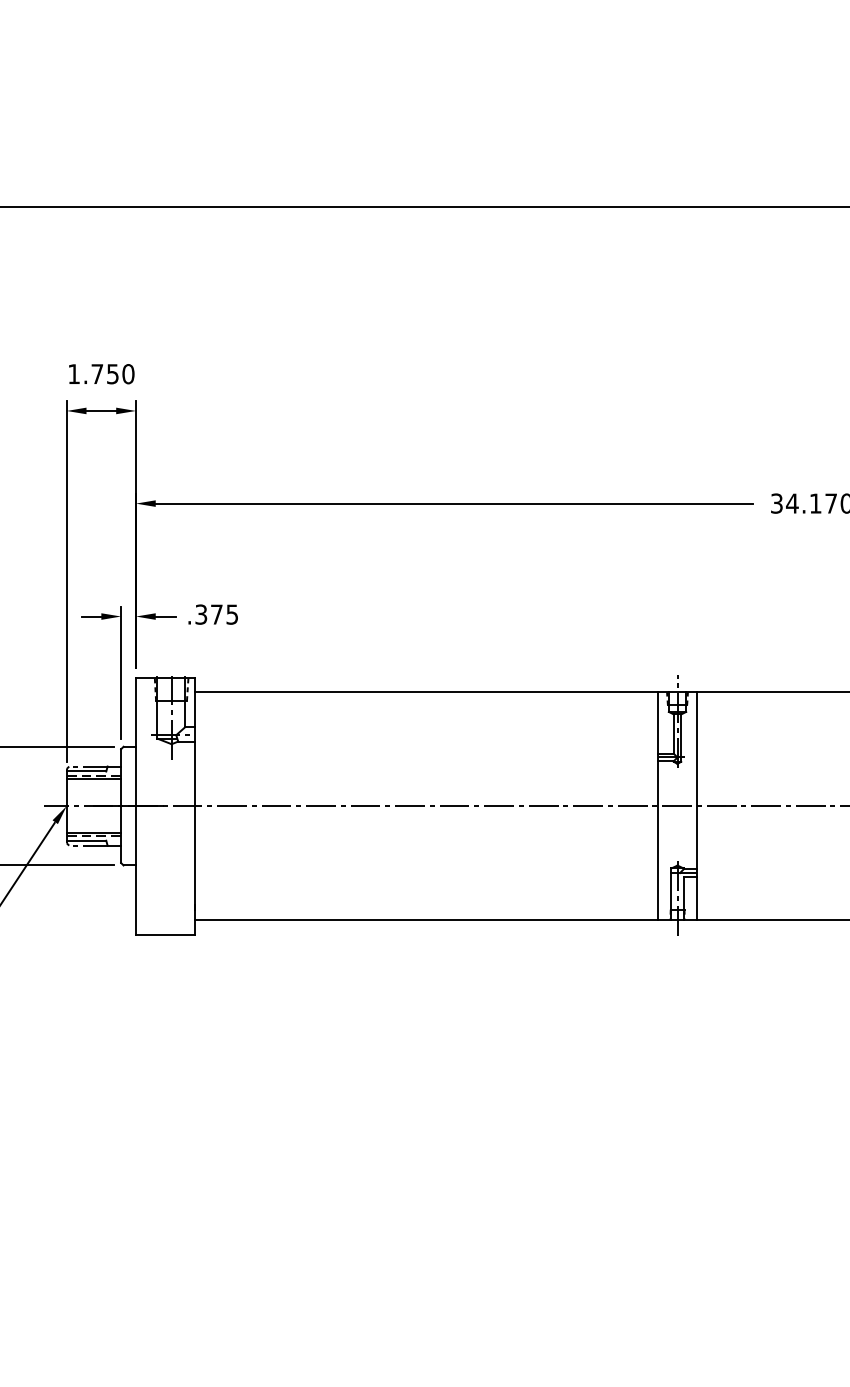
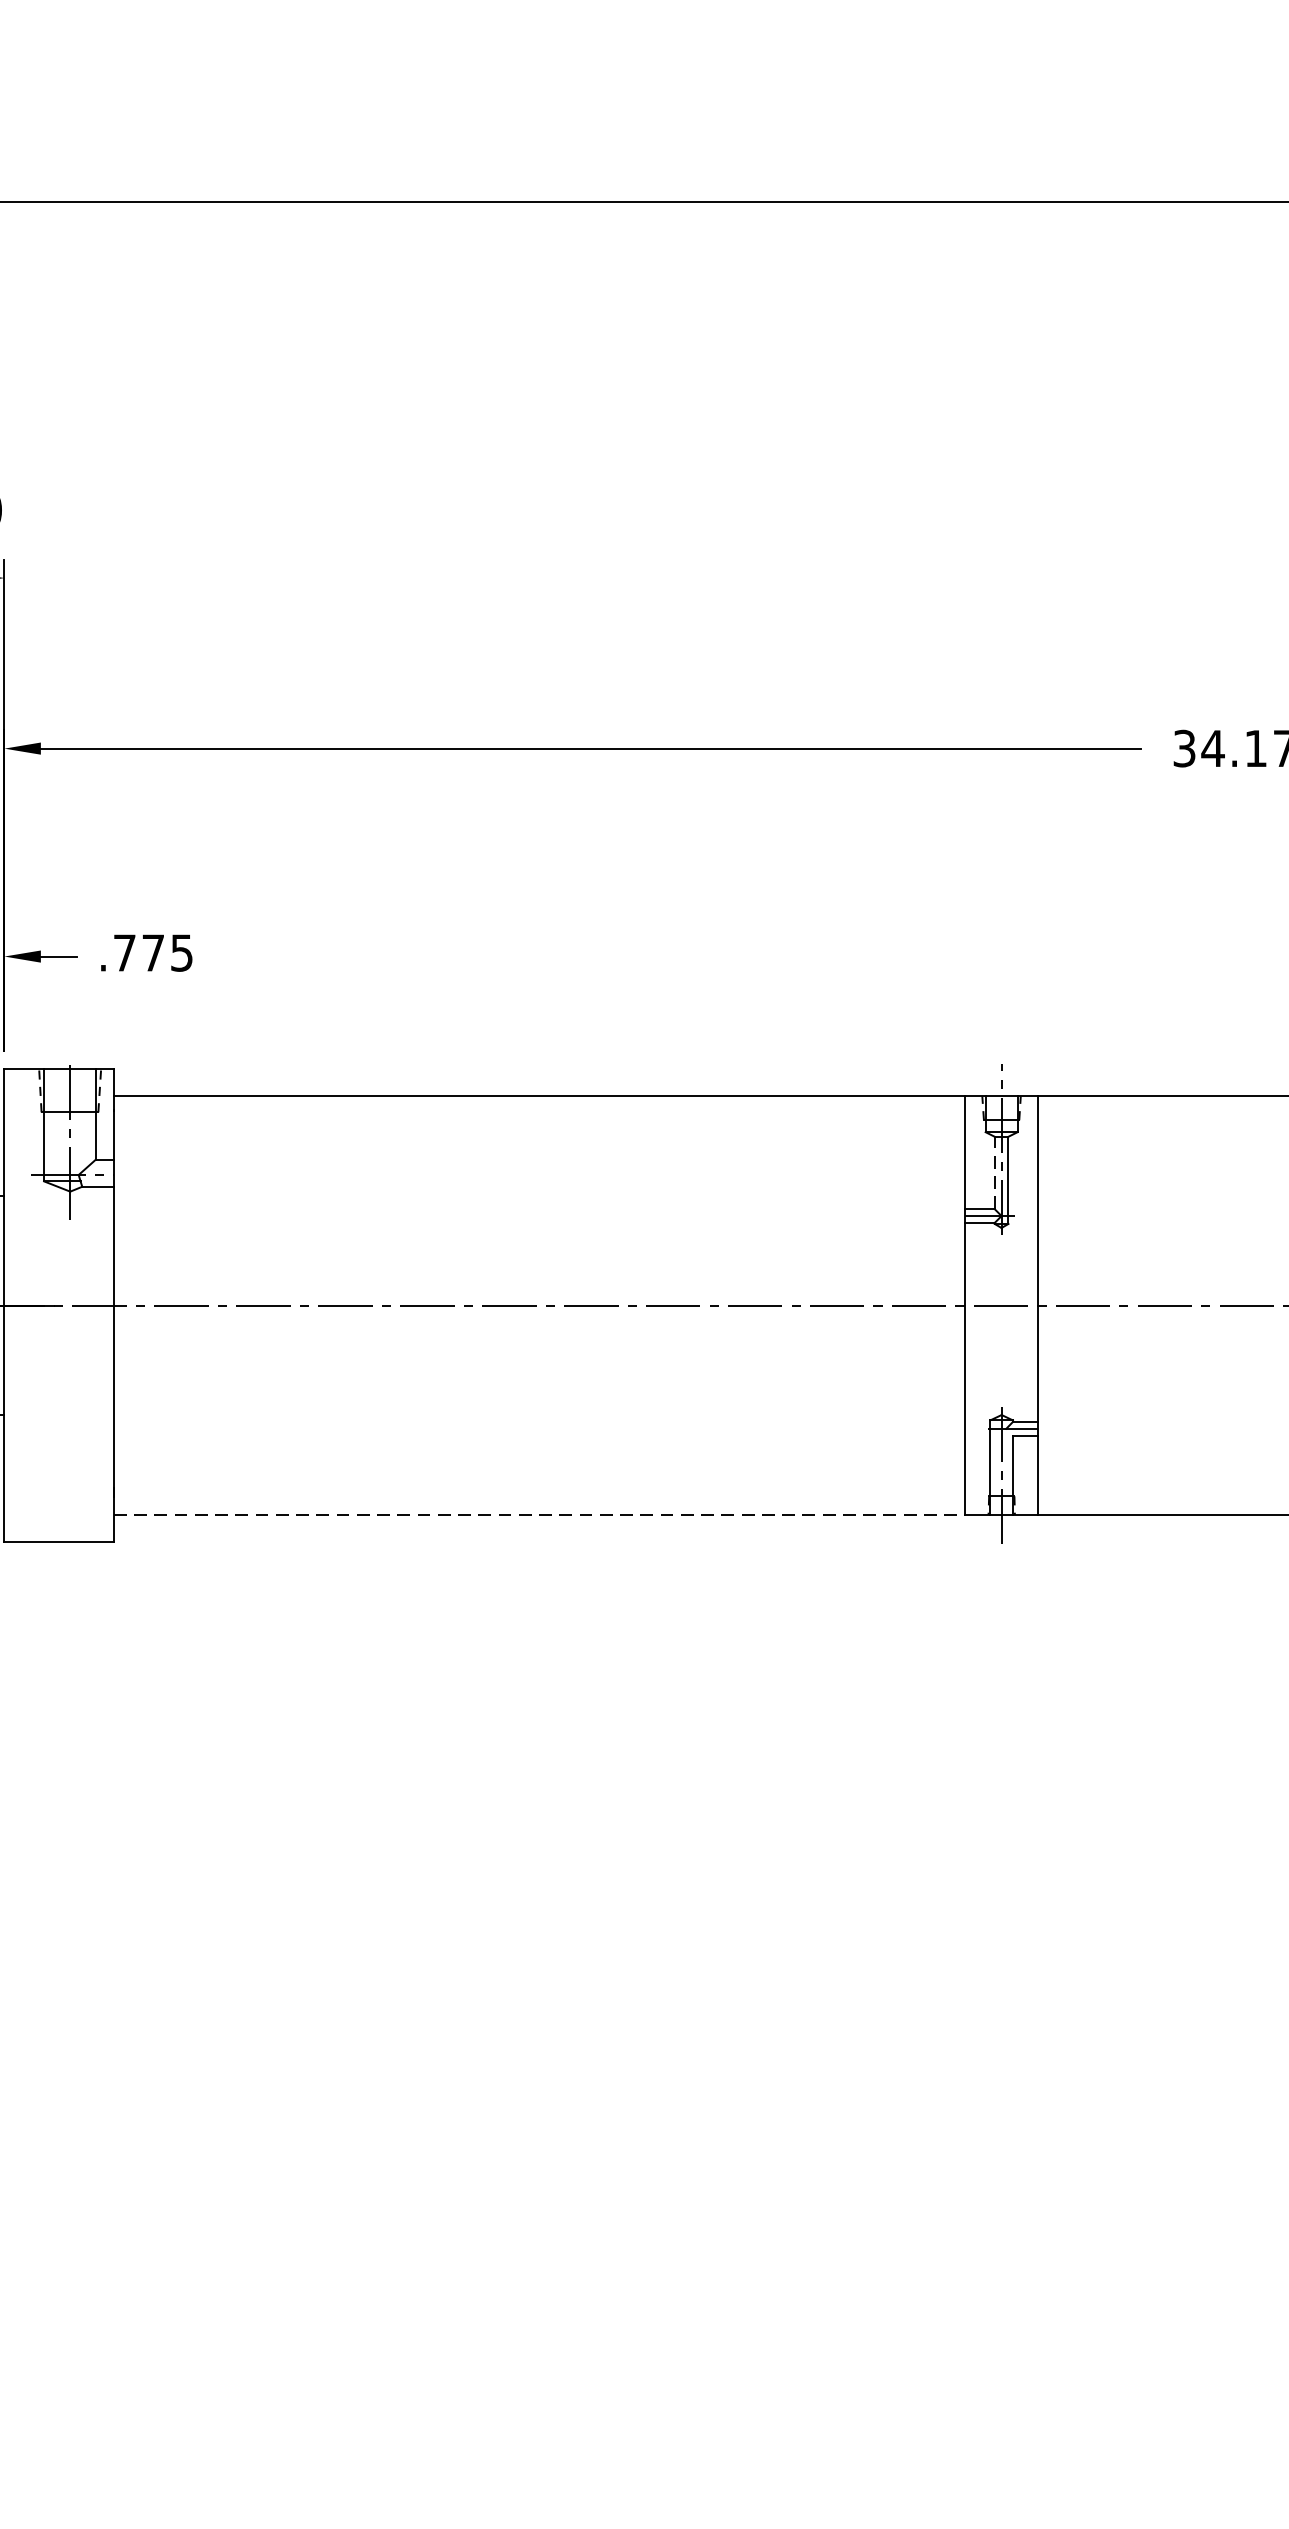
text: (201, 614) -> (125, 952), .375 -> .775
line: (673, 734) -> (994, 1173), solid -> dashed
line: (427, 919) -> (541, 1514), solid -> dashed

